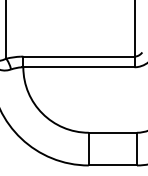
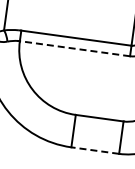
line: (78, 67) -> (74, 48), solid -> dashed
line: (112, 165) -> (94, 150), solid -> dashed

